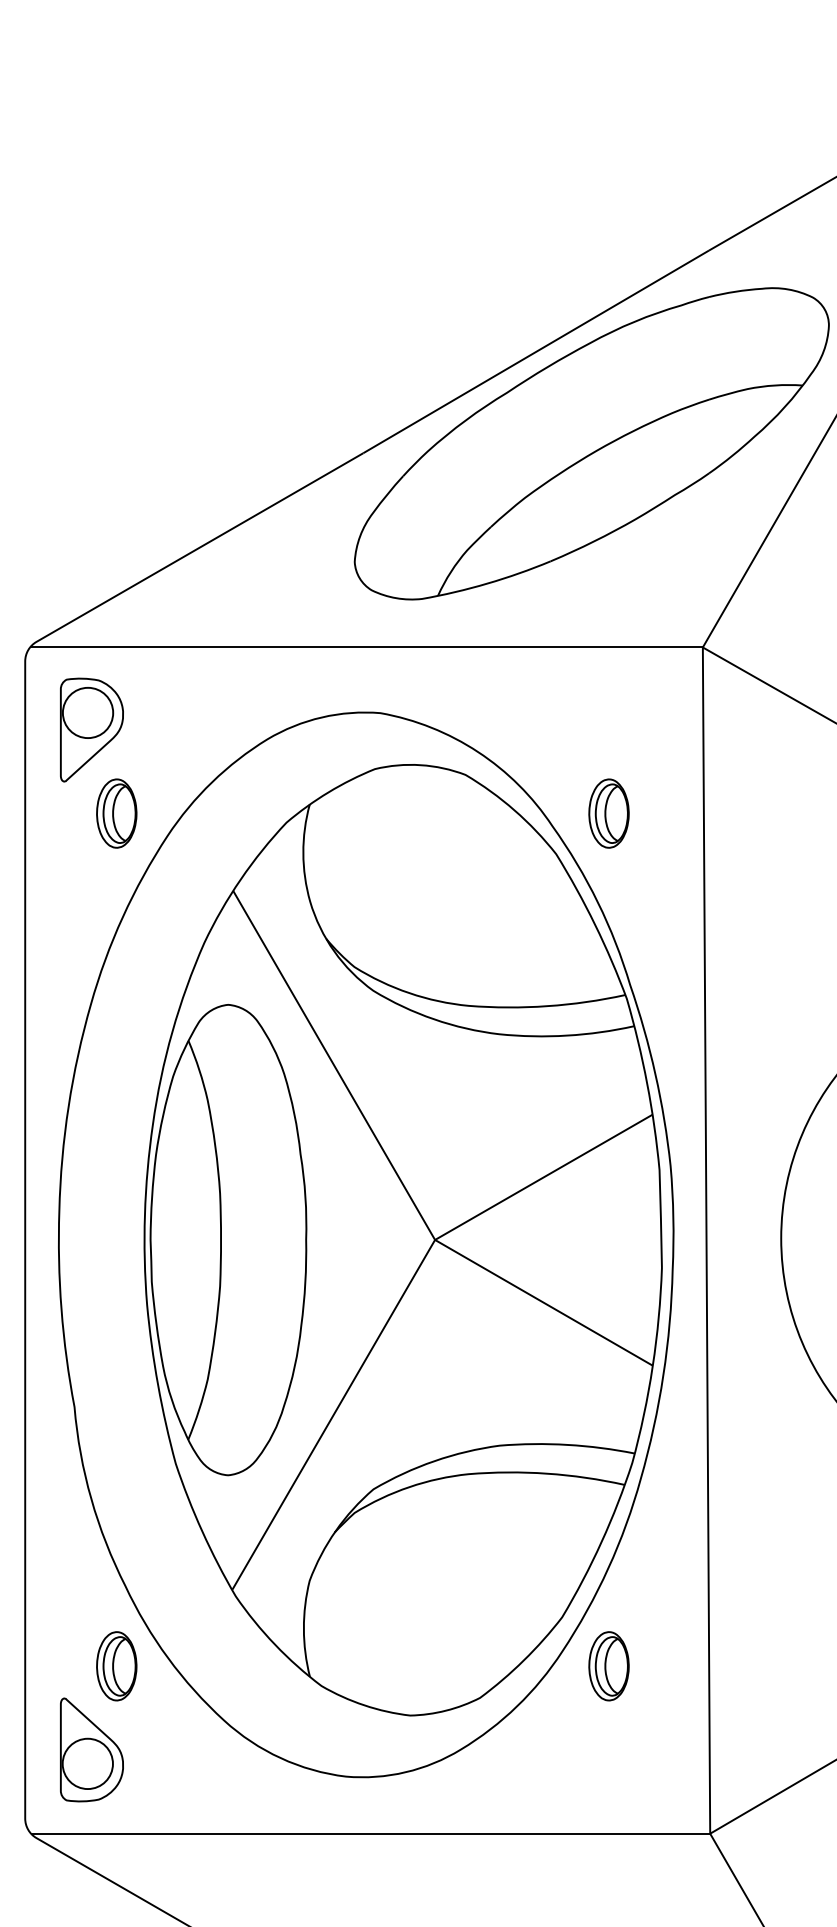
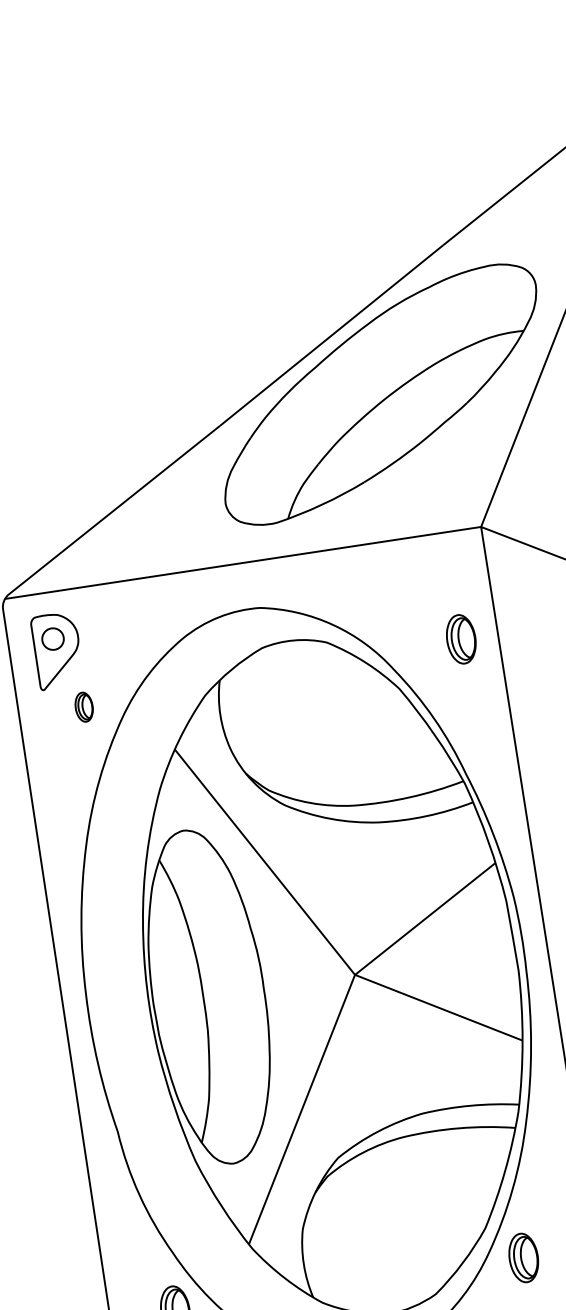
circle: (87, 712) -> (52, 638), size x0.6
part: (116, 813) -> (83, 707), size x0.6
part: (608, 813) -> (460, 639), moved

